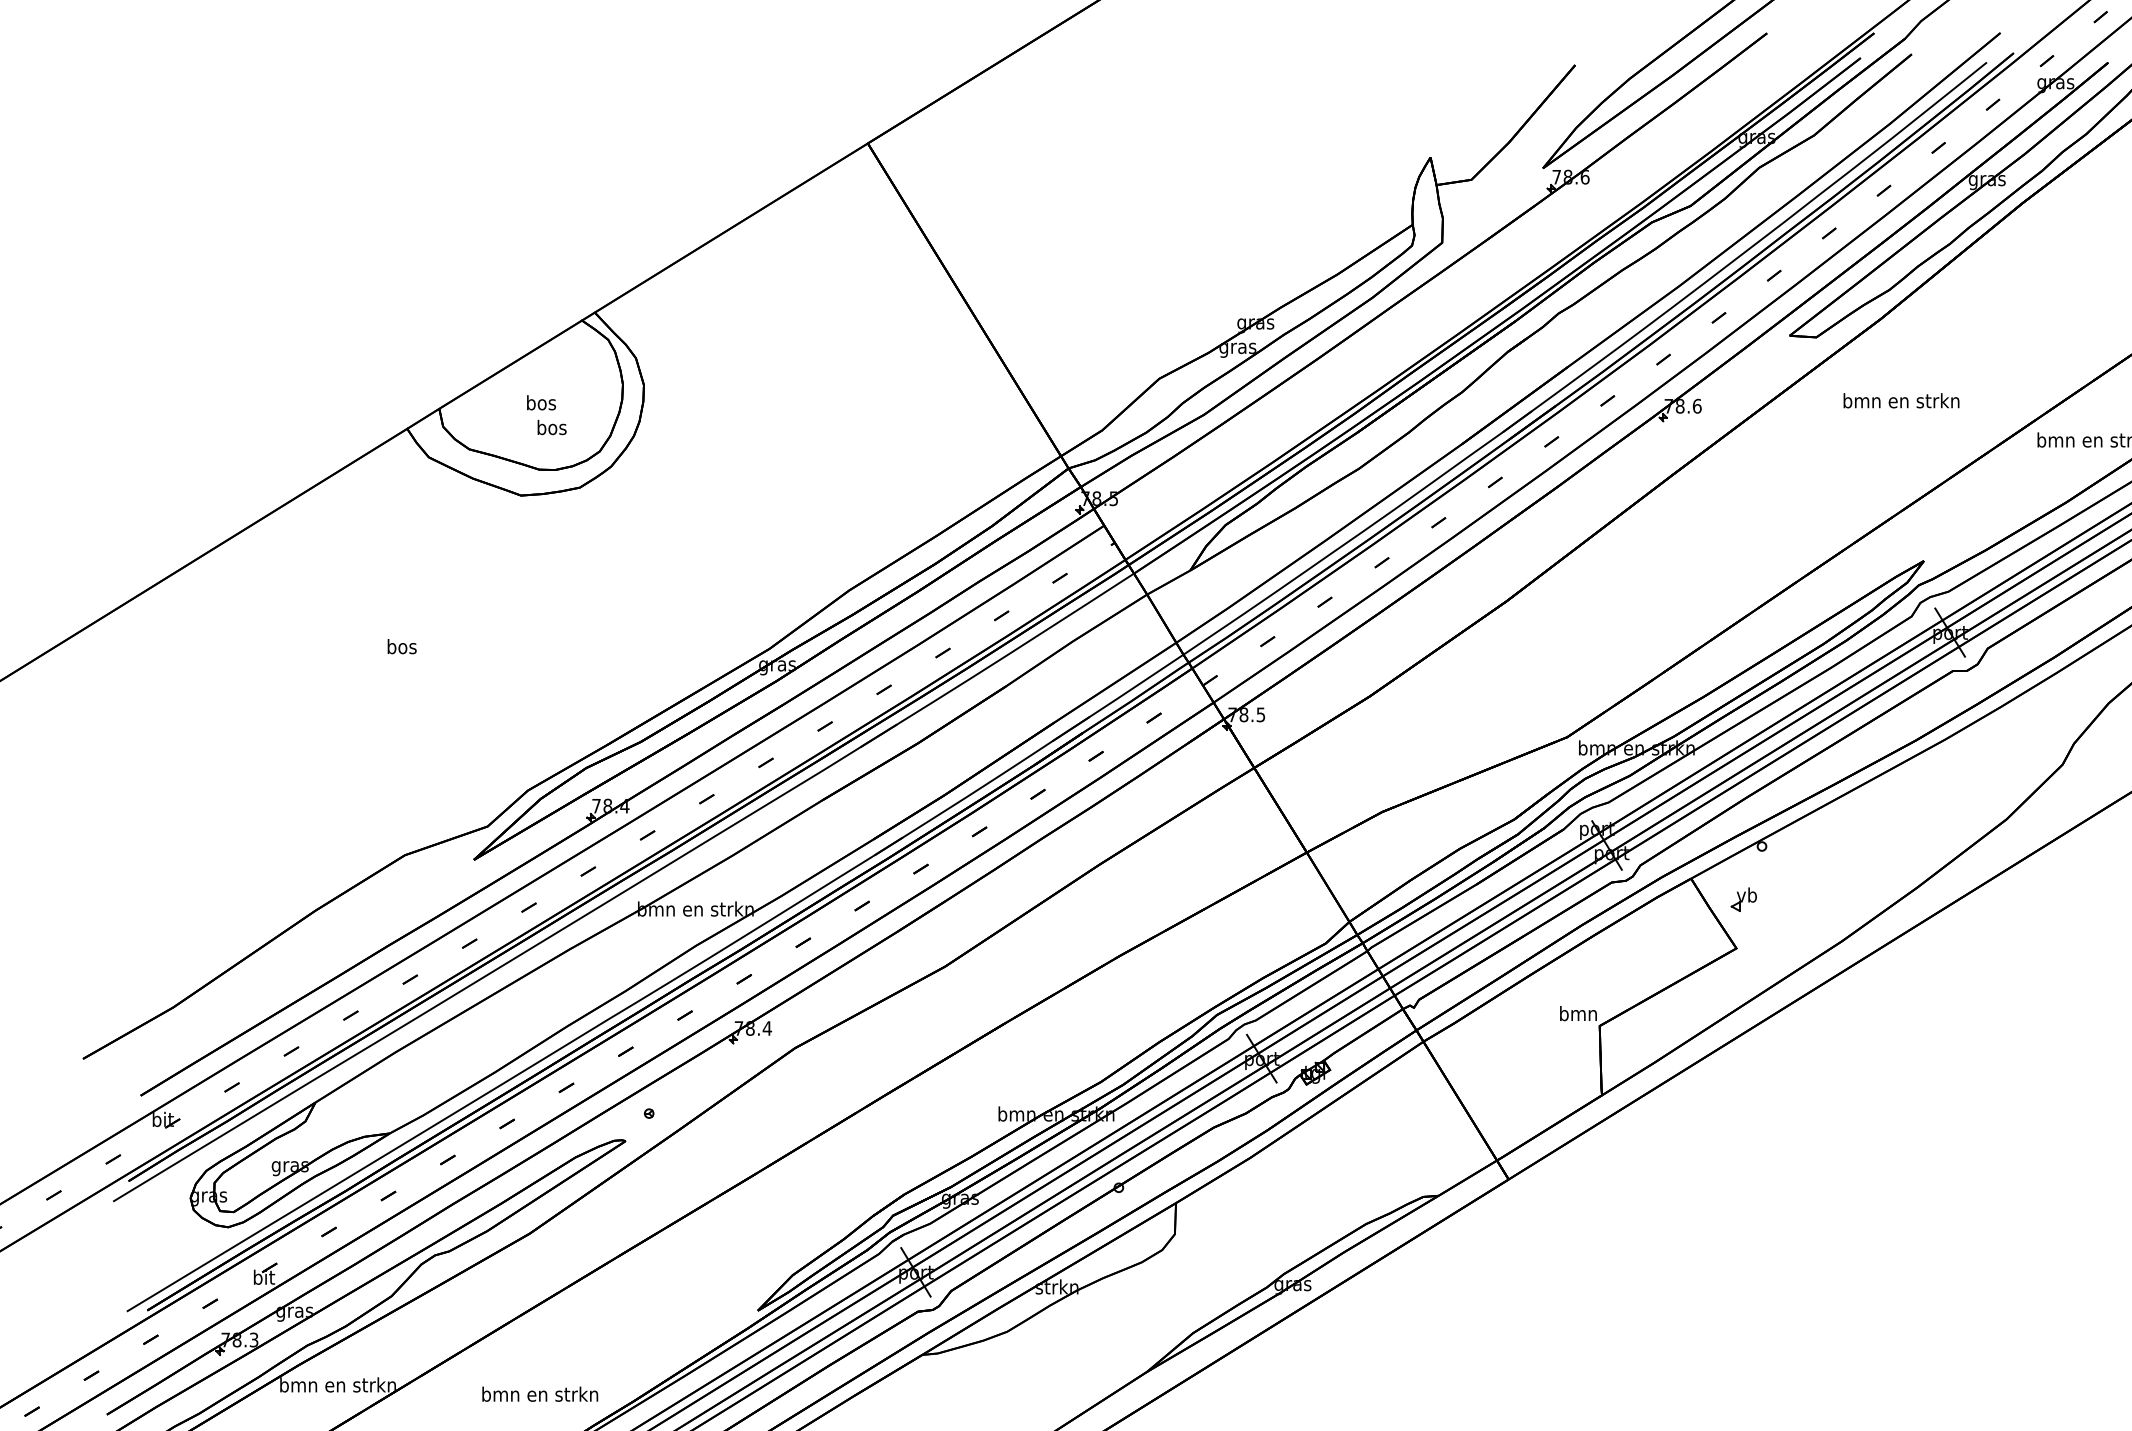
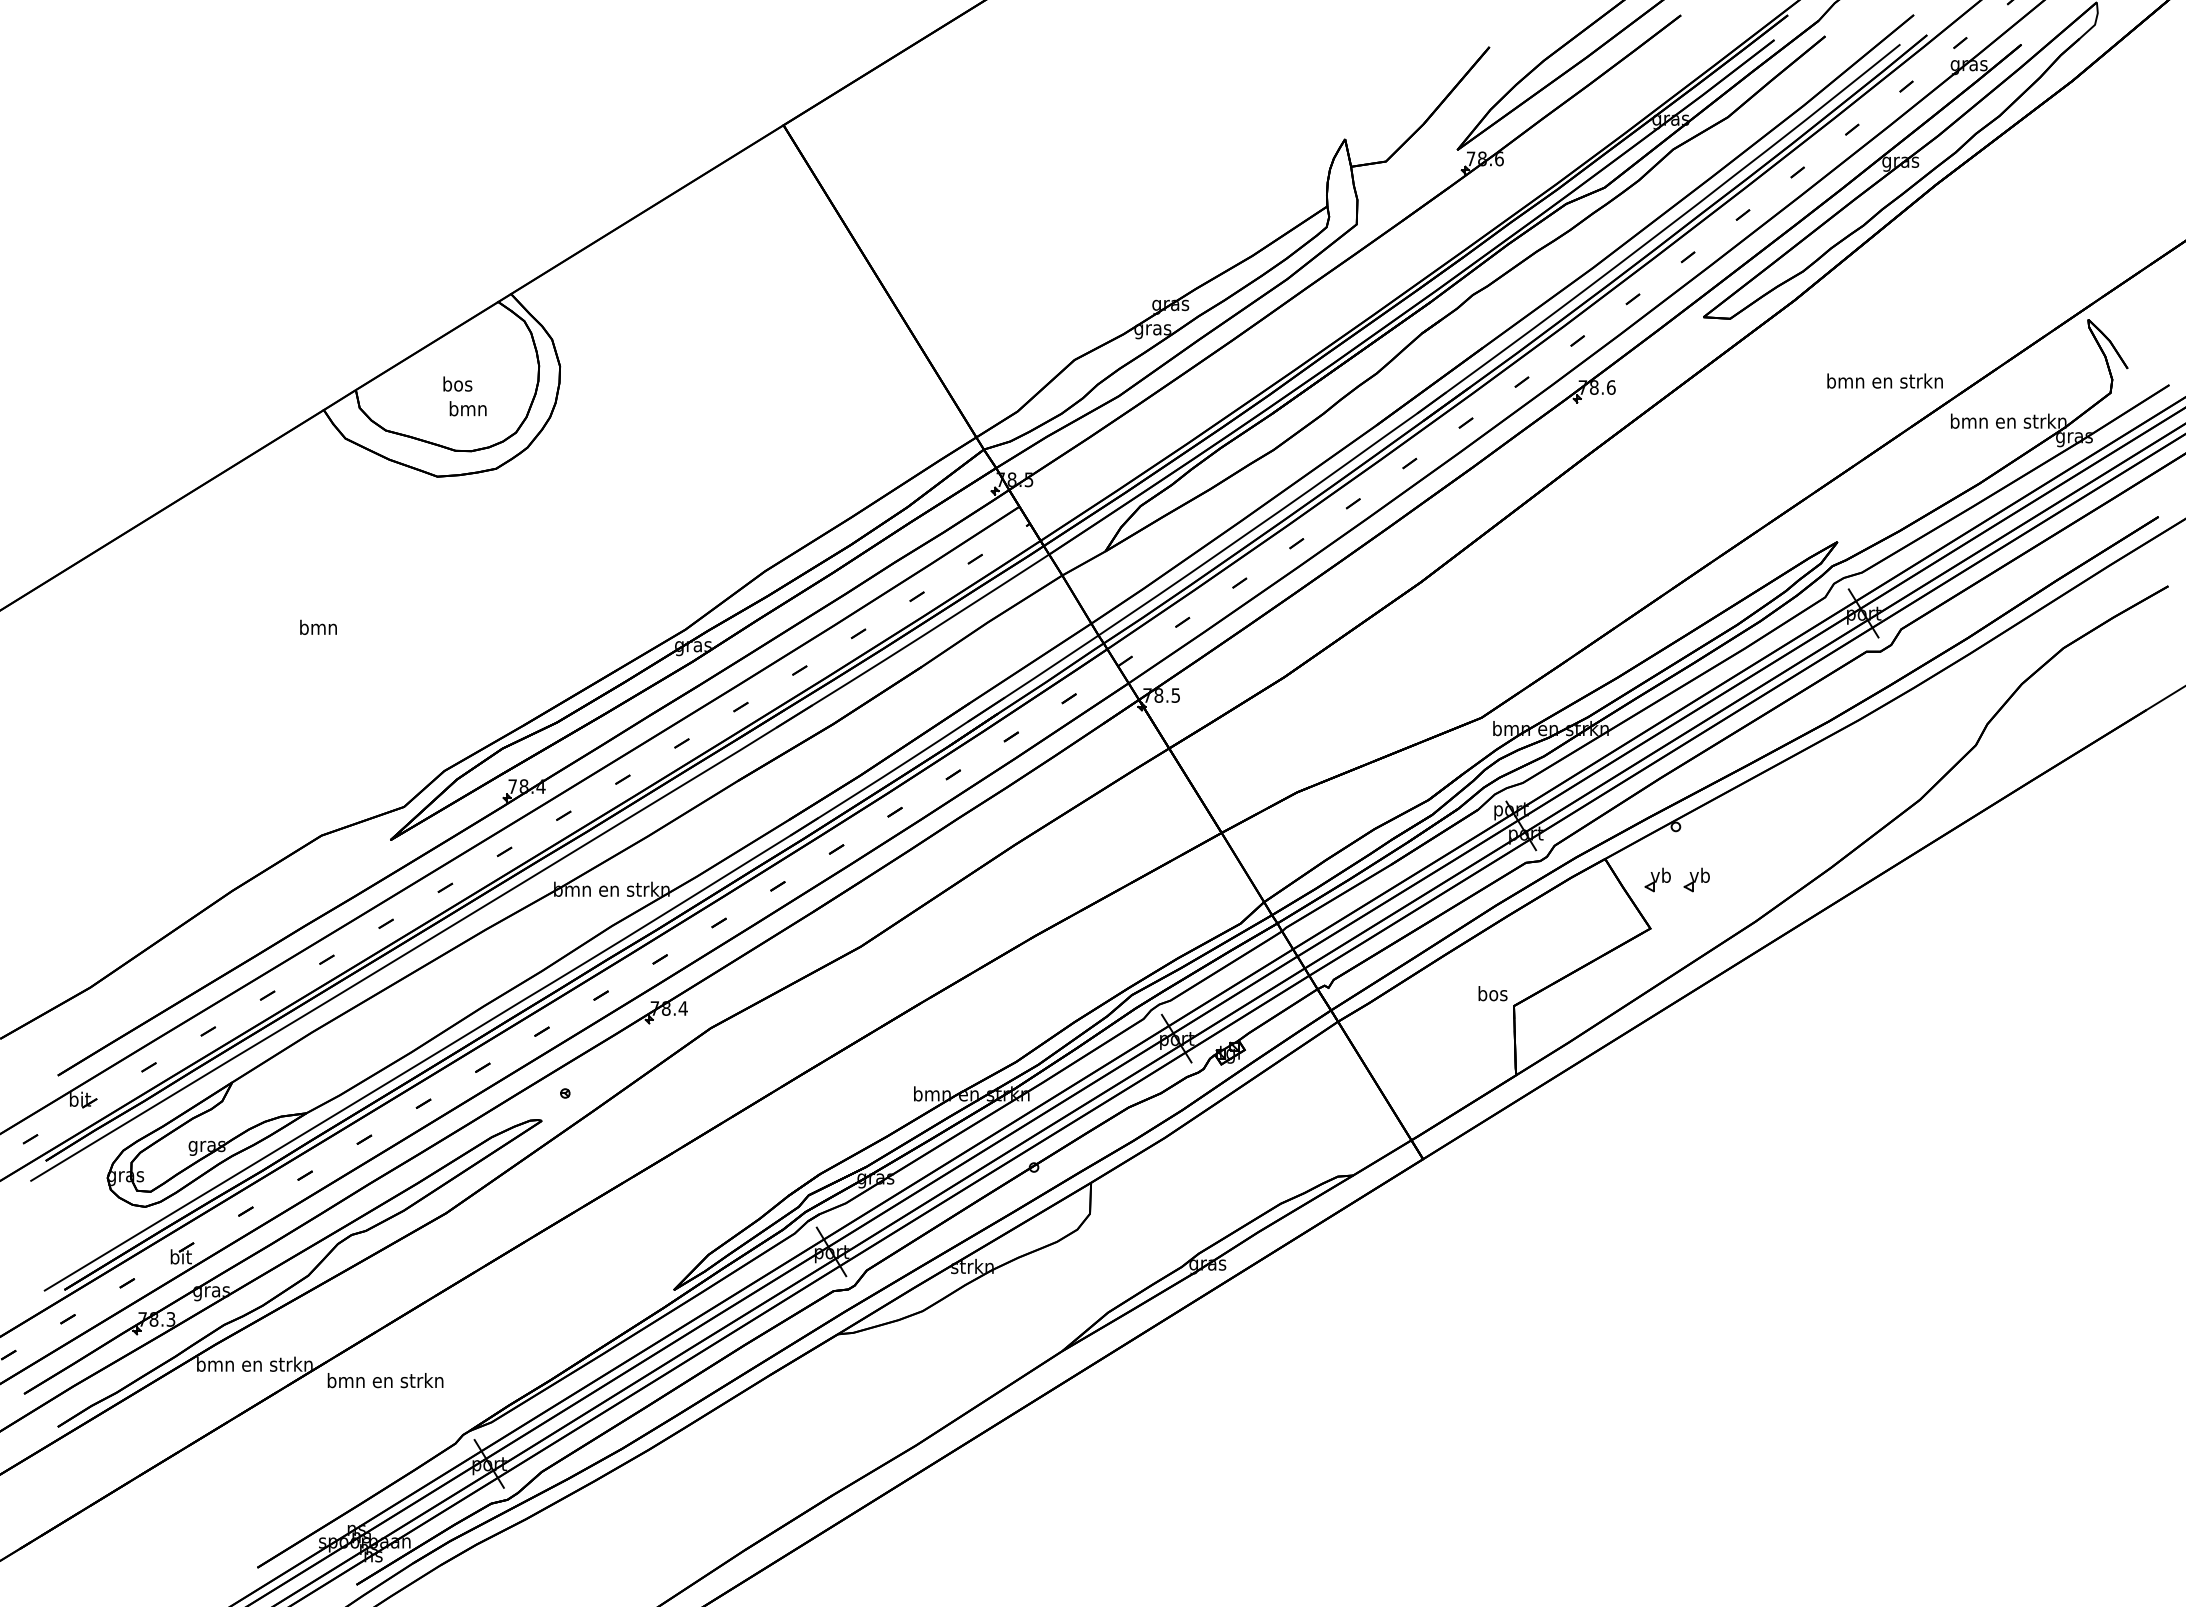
text: (1900, 400) -> (1884, 380), moved
text: (551, 427) -> (467, 408), bos -> bmn
text: (401, 646) -> (318, 627), bos -> bmn
part: (1782, 899) -> (1696, 879), added
text: (1578, 1013) -> (1492, 993), bmn -> bos
text: (540, 1394) -> (385, 1380), moved

